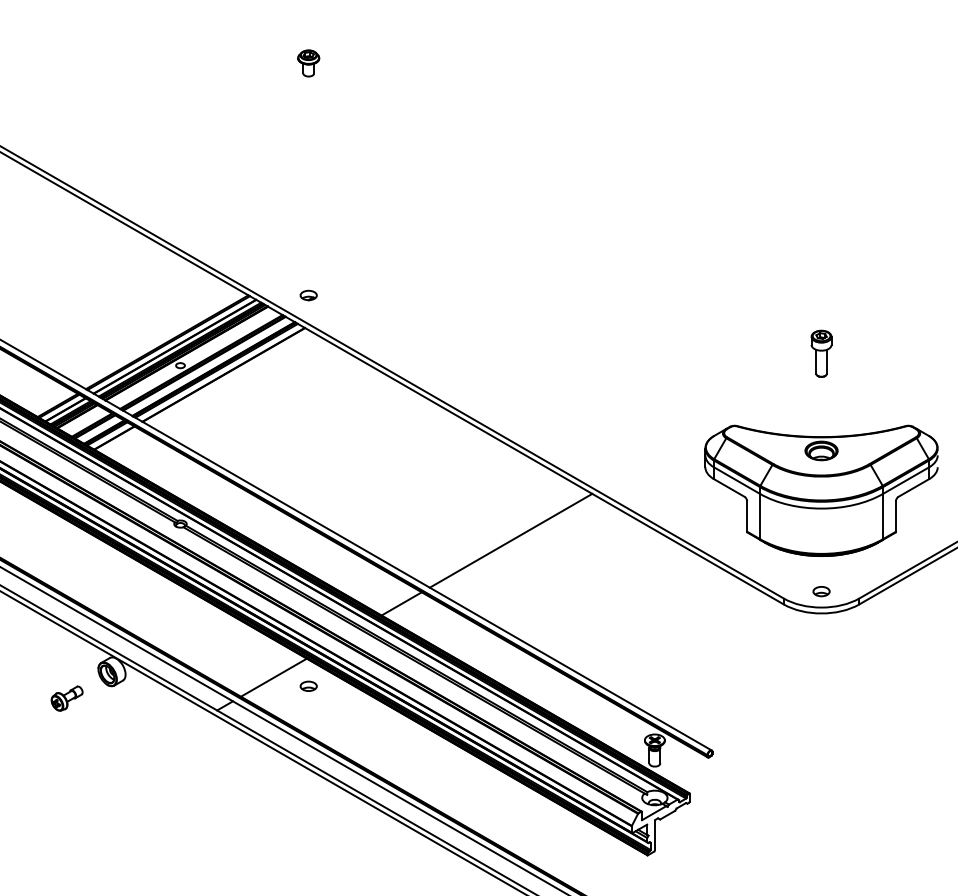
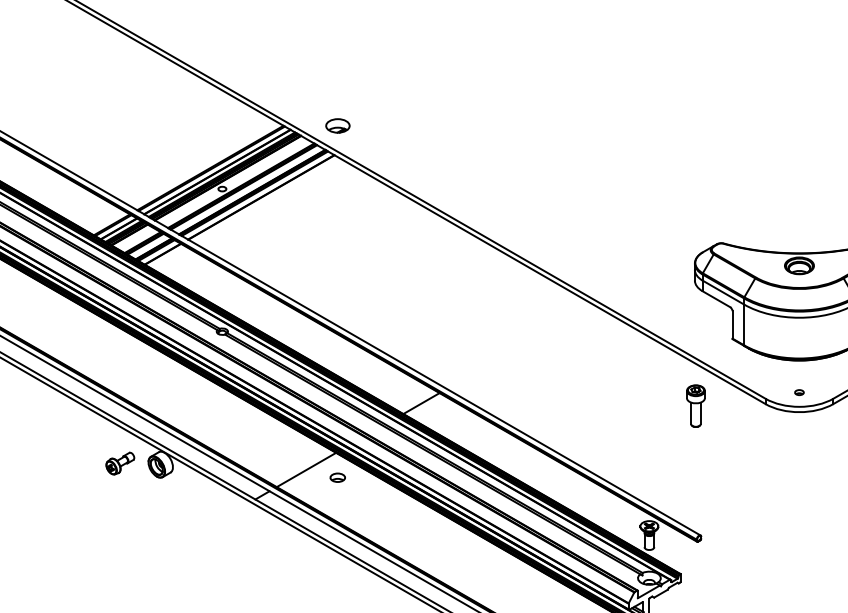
part: (308, 295) -> (337, 125), size x1.6
part: (821, 353) -> (695, 405), moved
line: (510, 540) -> (519, 346), removed
part: (821, 591) -> (799, 392), size x0.6
part: (66, 698) -> (119, 463), moved

